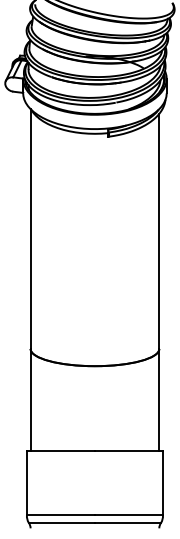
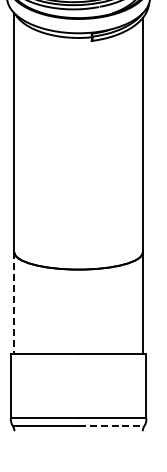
line: (30, 400) -> (14, 303), solid -> dashed
line: (128, 522) -> (112, 425), solid -> dashed

